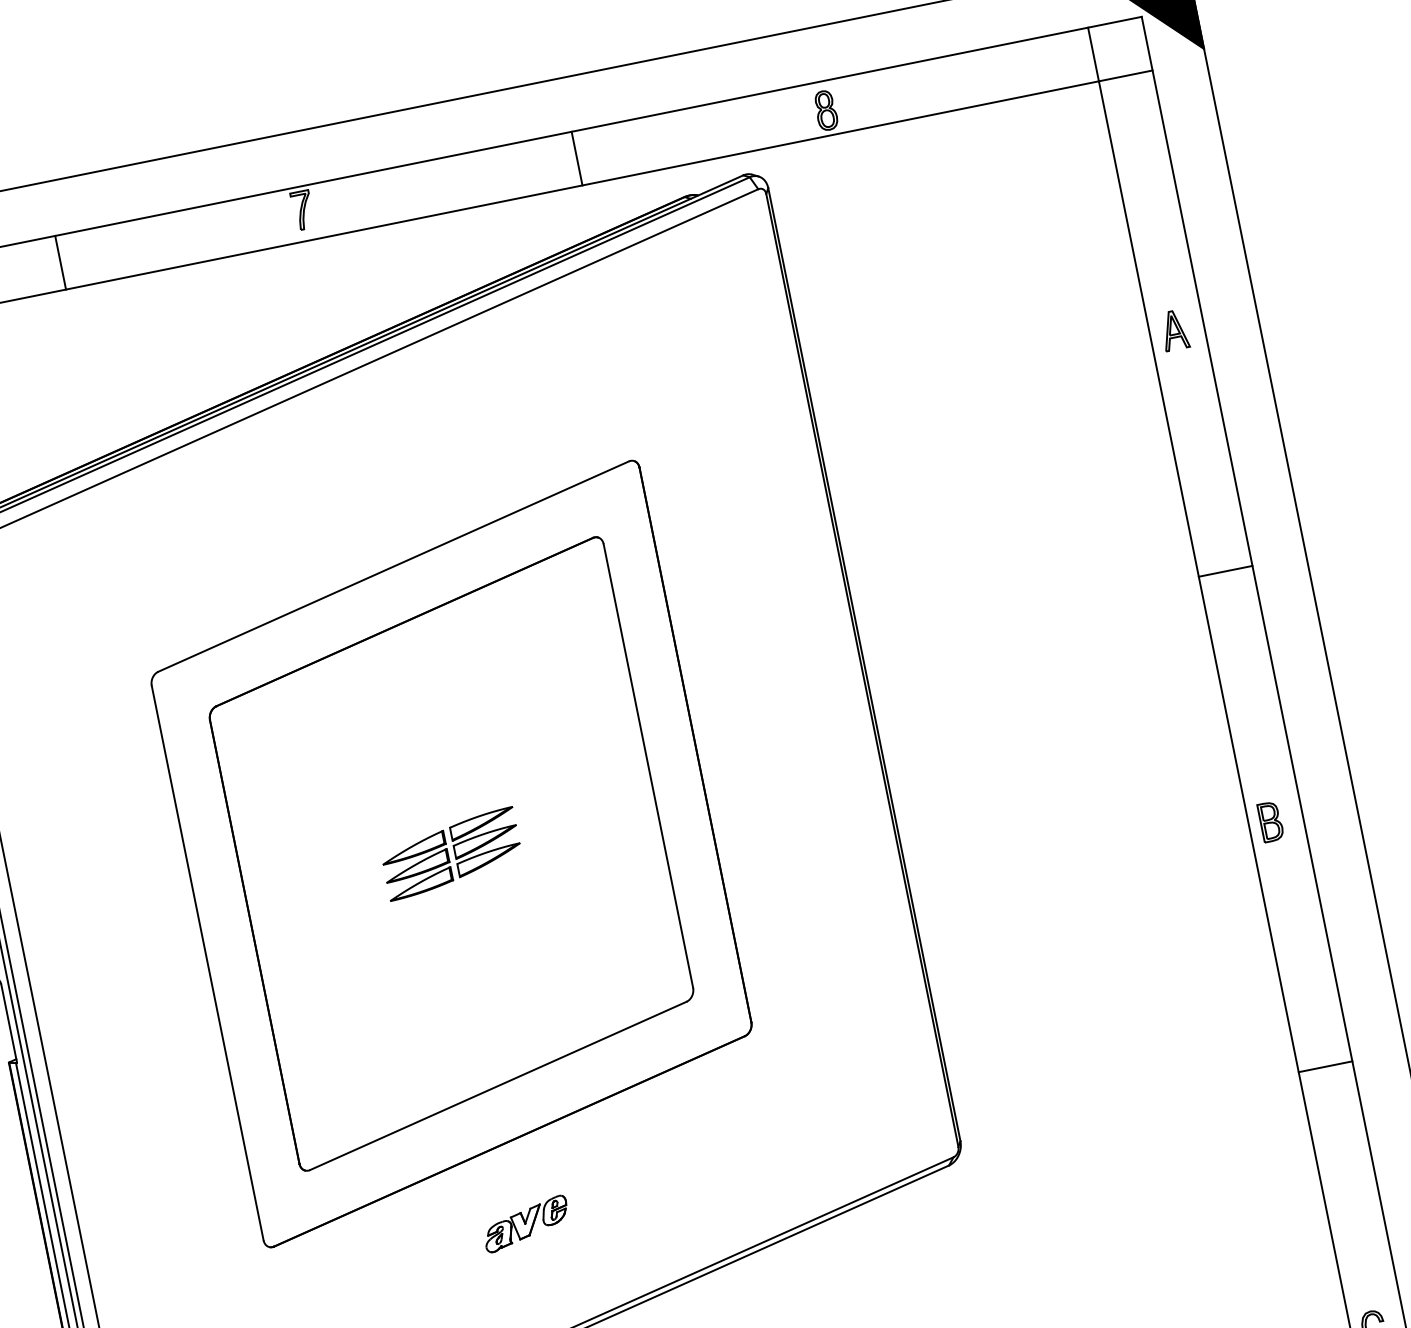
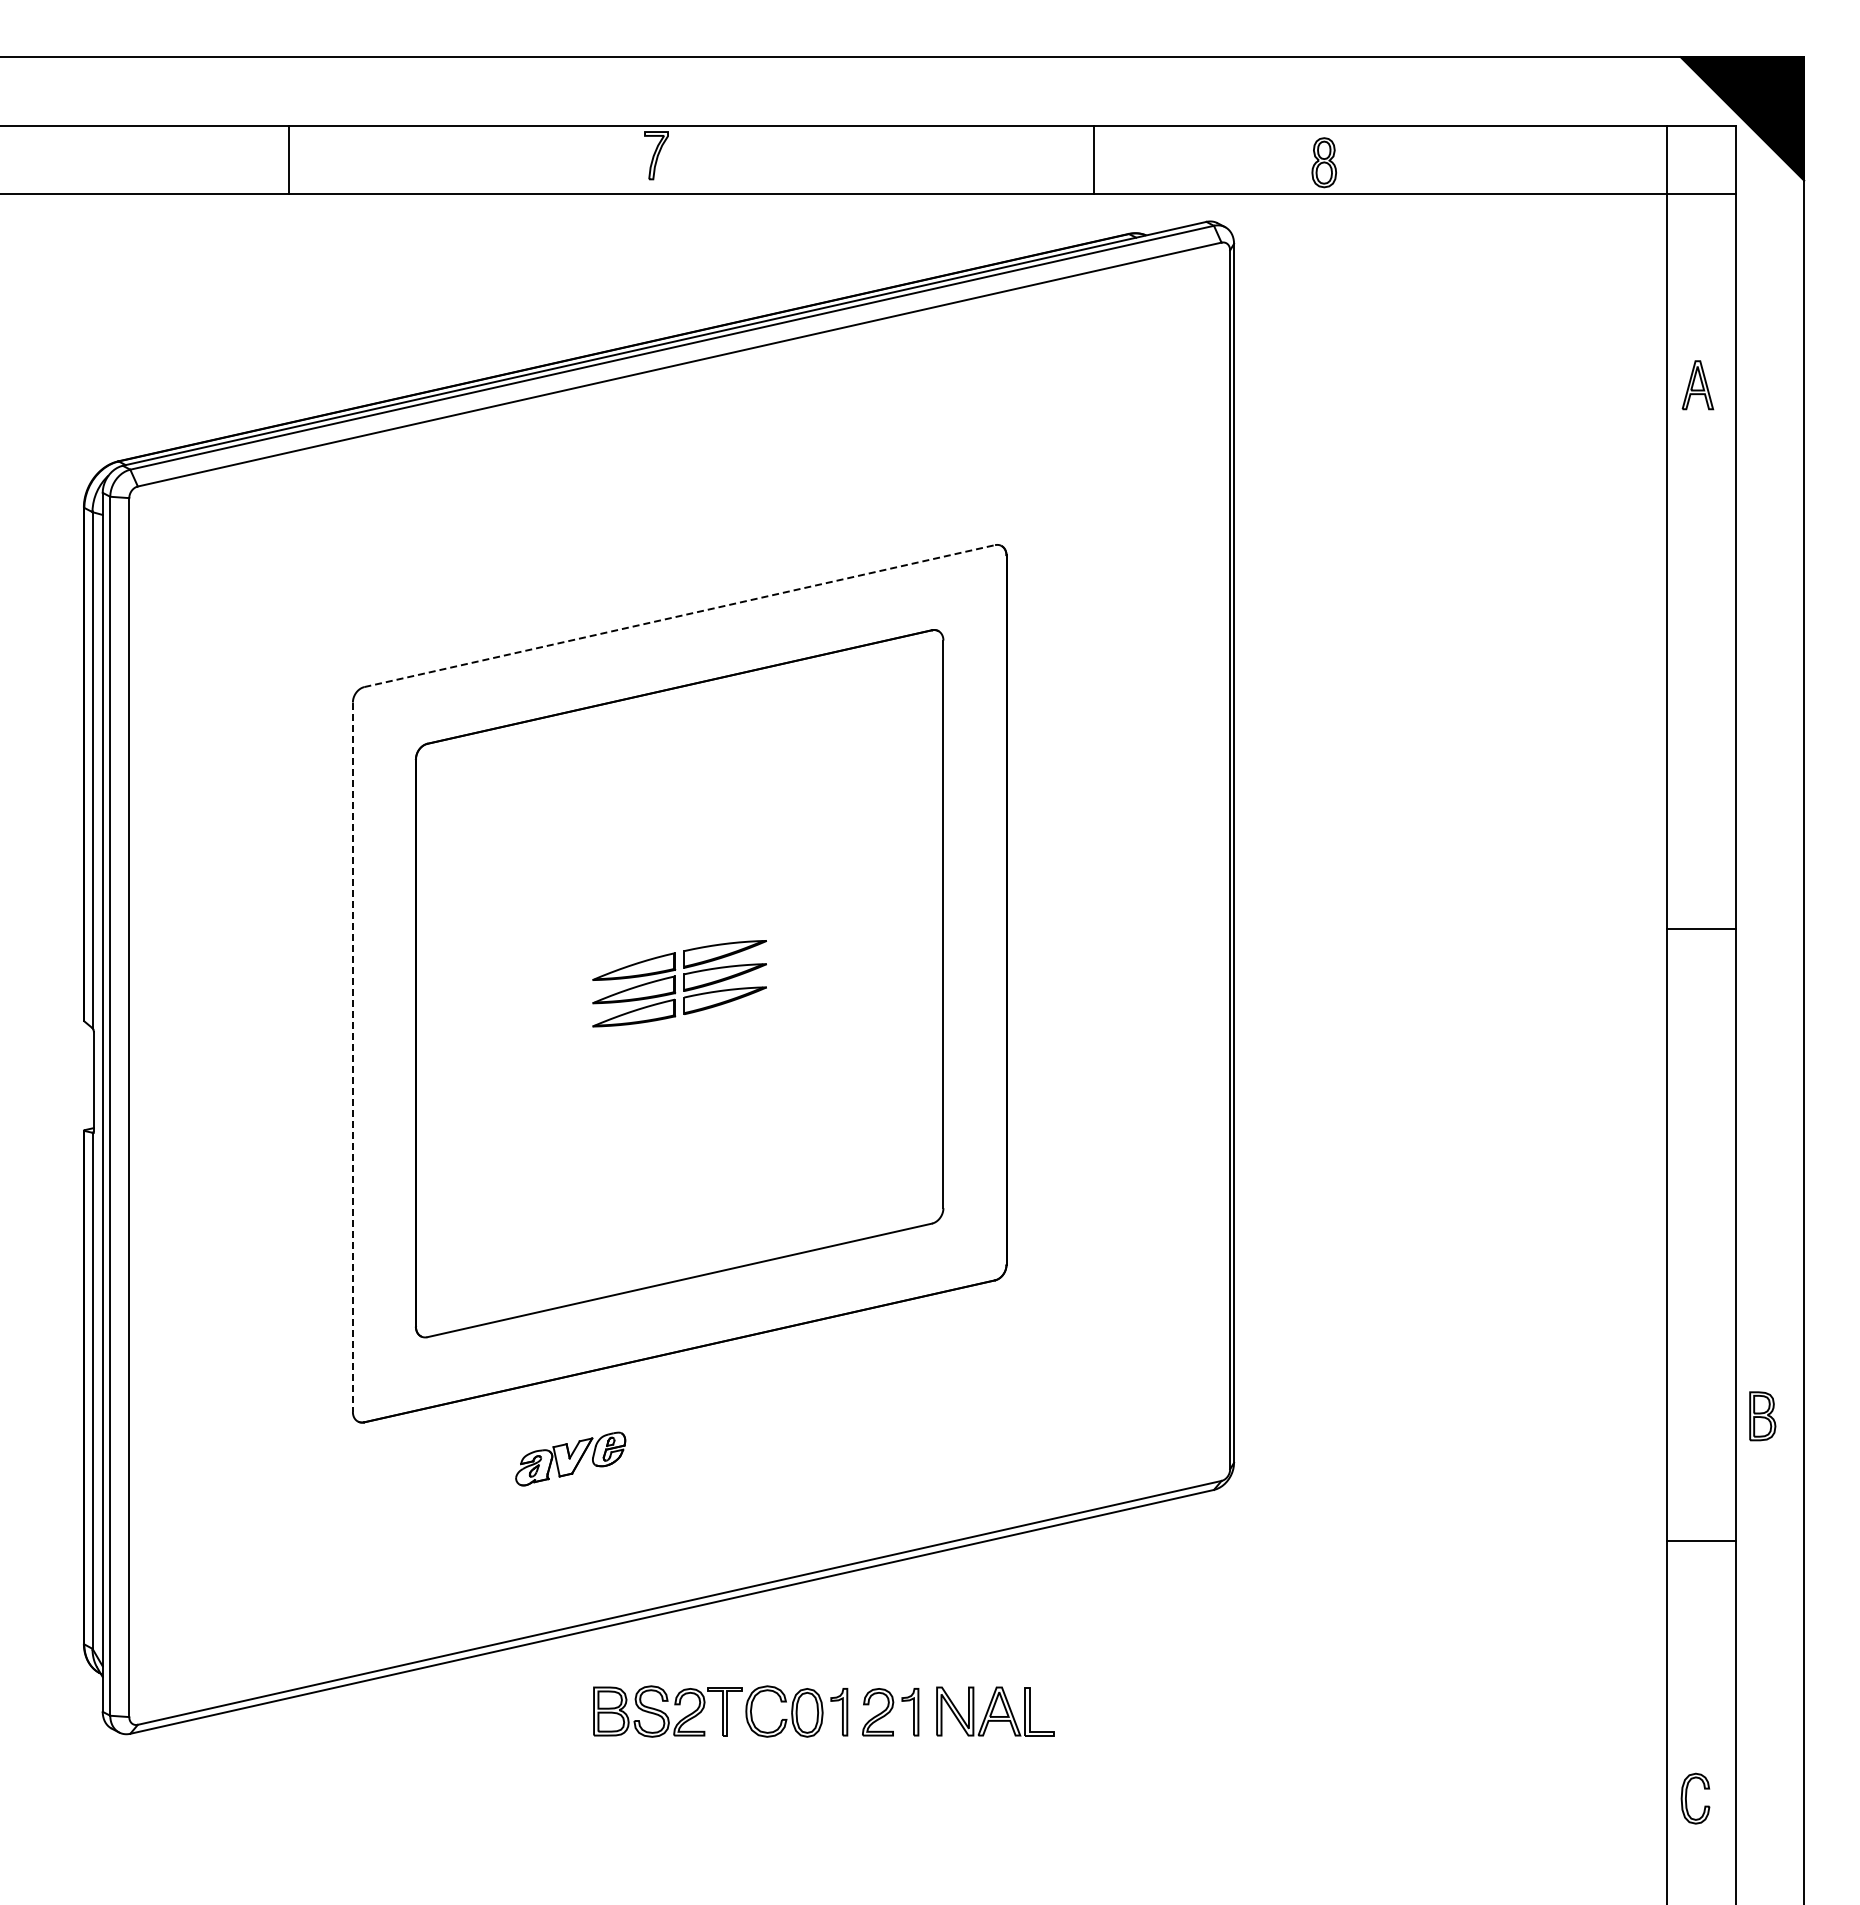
line: (577, 158) -> (1094, 159), moved
line: (60, 262) -> (288, 159), moved
part: (1174, 330) -> (1697, 385), moved
line: (394, 566) -> (680, 616), solid -> dashed
line: (1225, 571) -> (1700, 929), moved
part: (1270, 822) -> (1762, 1416), moved
line: (207, 963) -> (352, 1057), solid -> dashed
line: (1324, 1066) -> (1700, 1540), moved
part: (525, 1223) -> (570, 1458), moved

